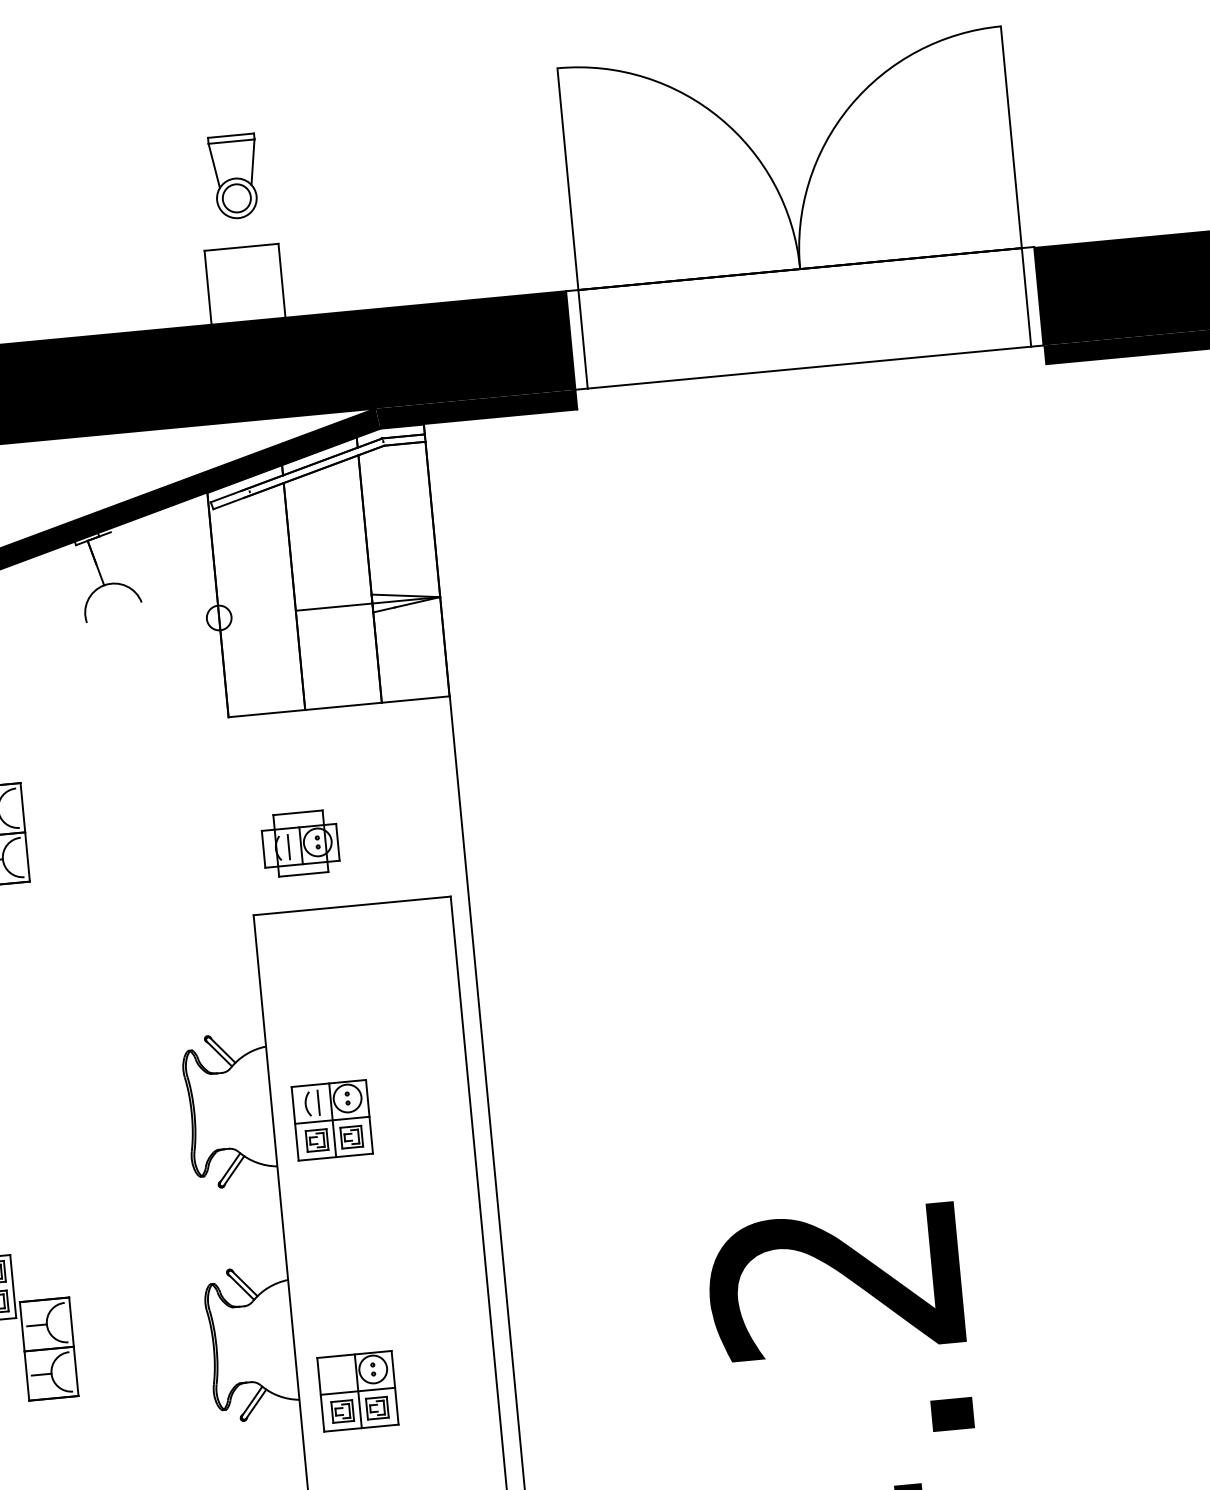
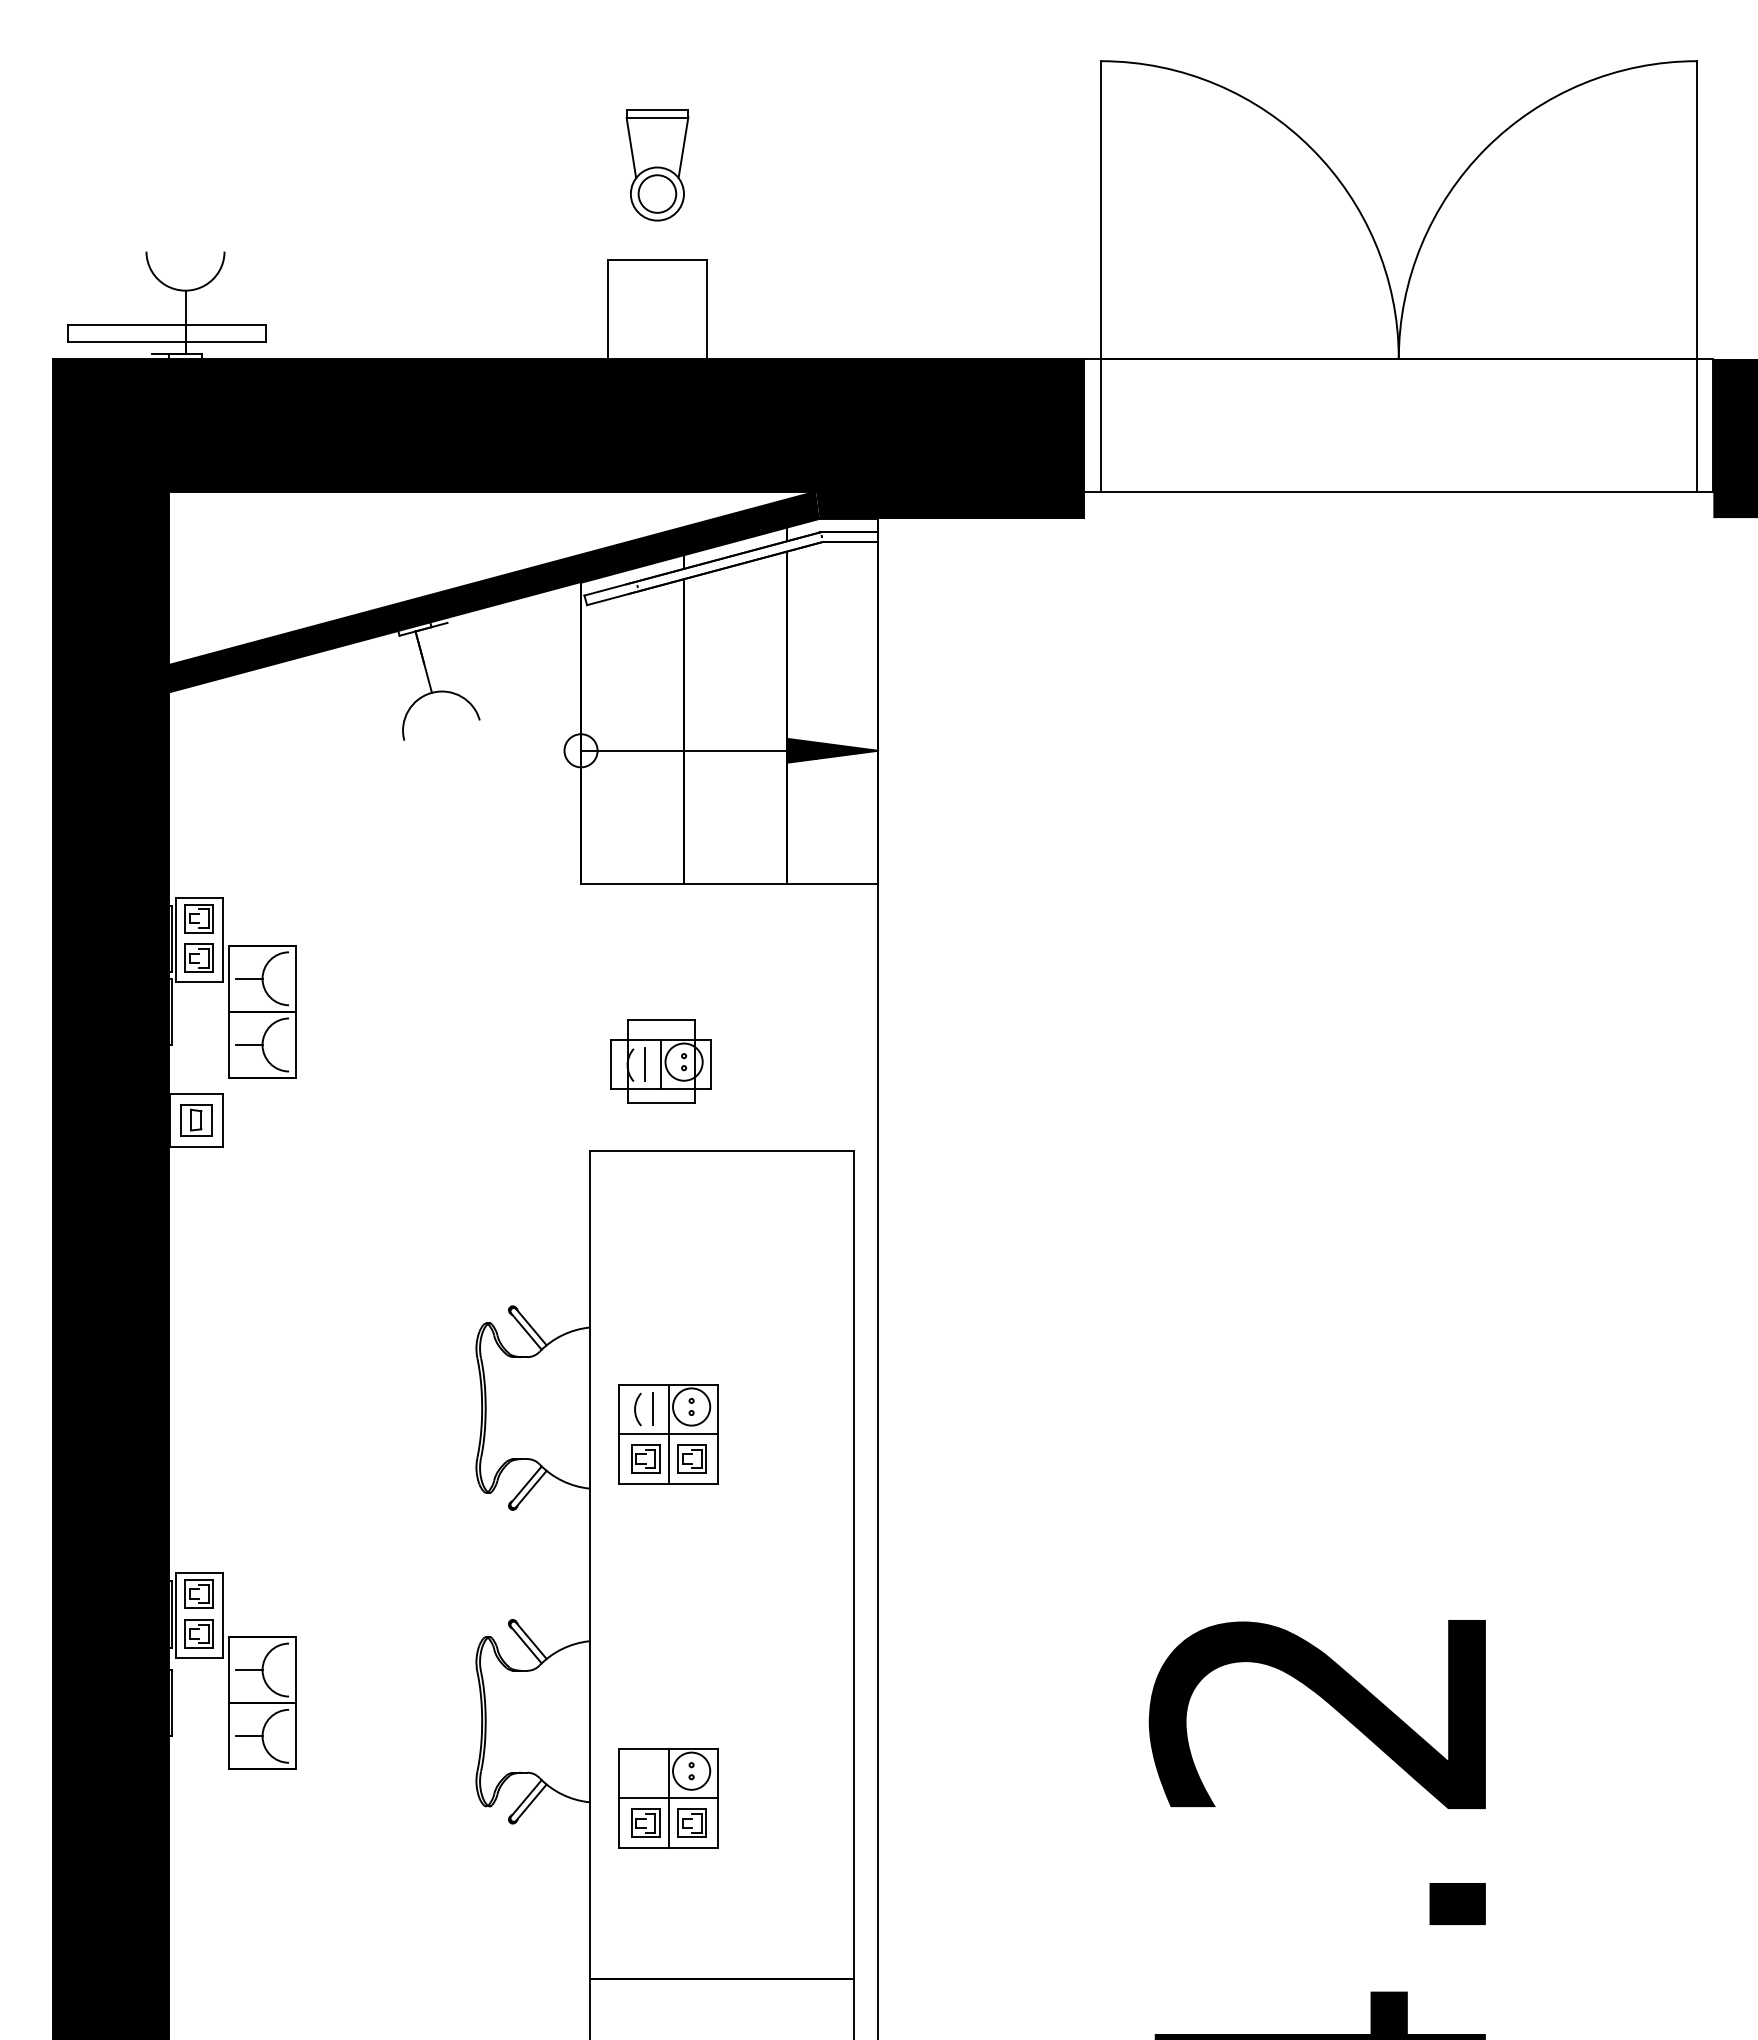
fill: (406, 600) -> (832, 750), added
line: (257, 614) -> (632, 750), added

